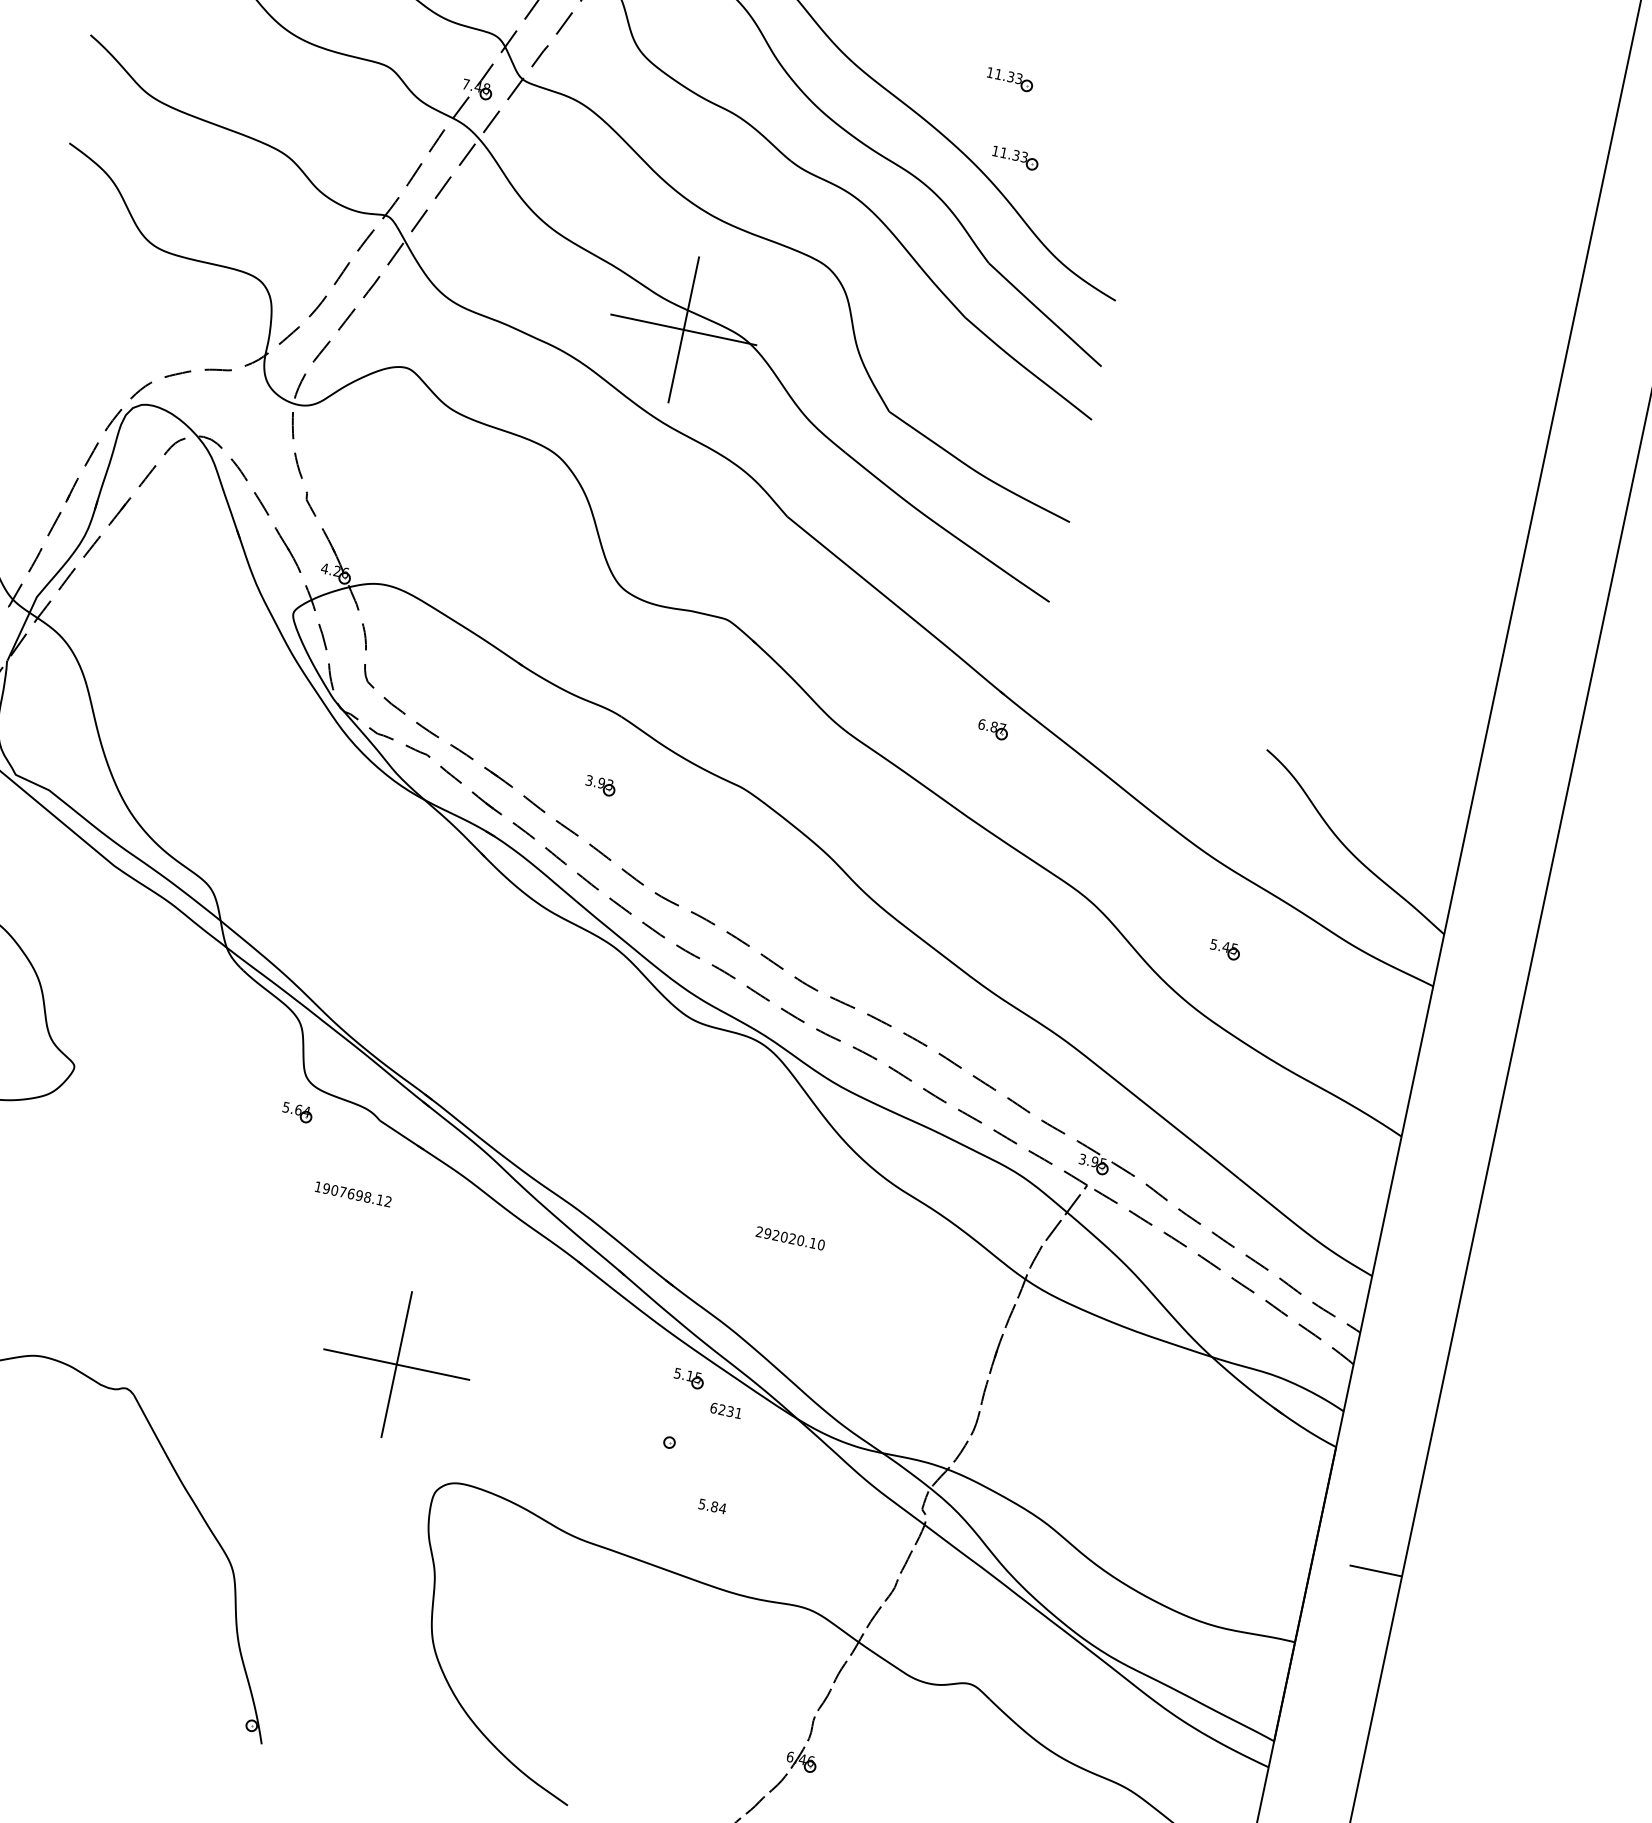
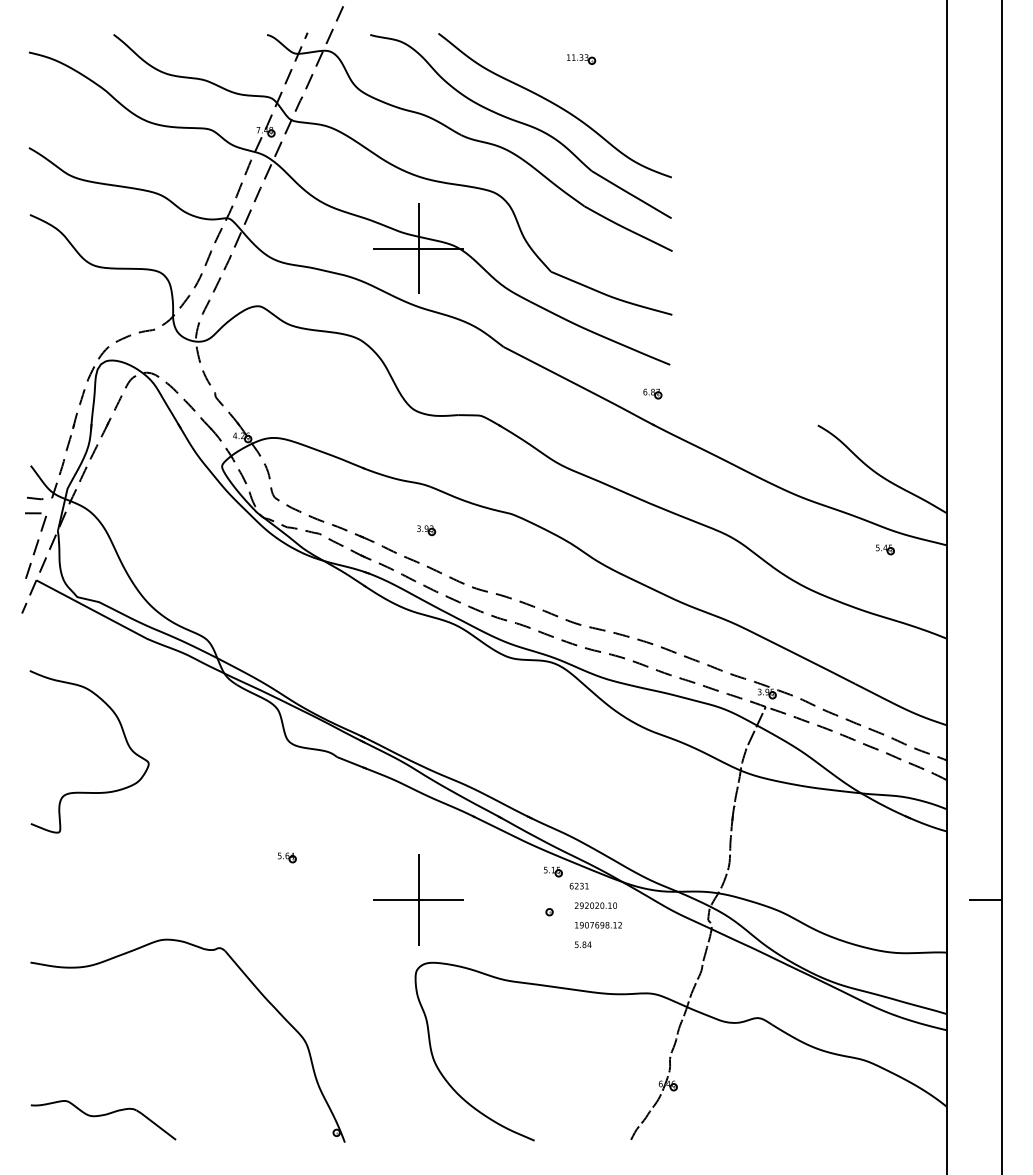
part: (1015, 158) -> (594, 105), removed
part: (992, 729) -> (652, 393), moved
part: (1225, 949) -> (885, 549), moved
part: (298, 1112) -> (287, 857), moved
text: (353, 1194) -> (598, 925), moved
text: (789, 1238) -> (595, 905), moved
part: (396, 1363) -> (418, 899), moved

